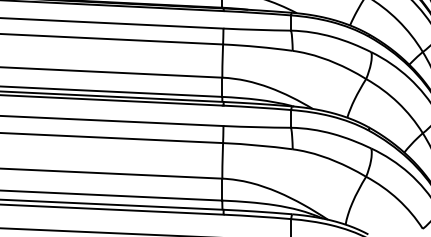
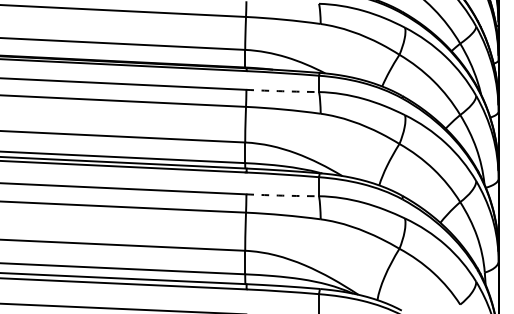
arc: (257, 30) -> (282, 91), solid -> dashed
arc: (257, 127) -> (282, 195), solid -> dashed

